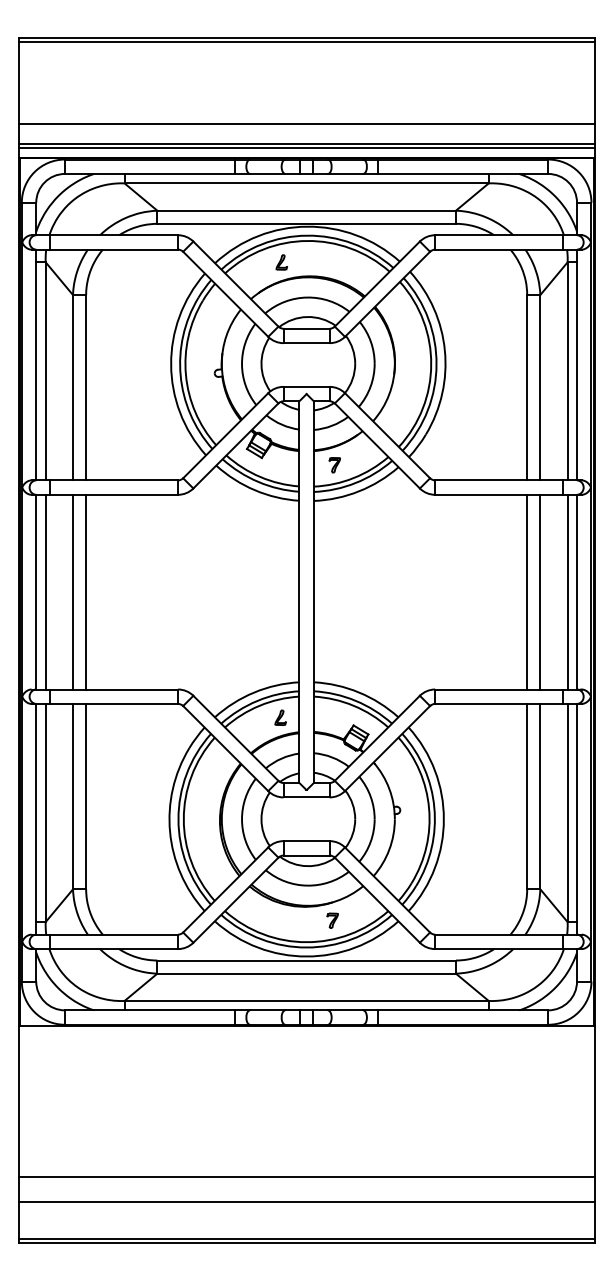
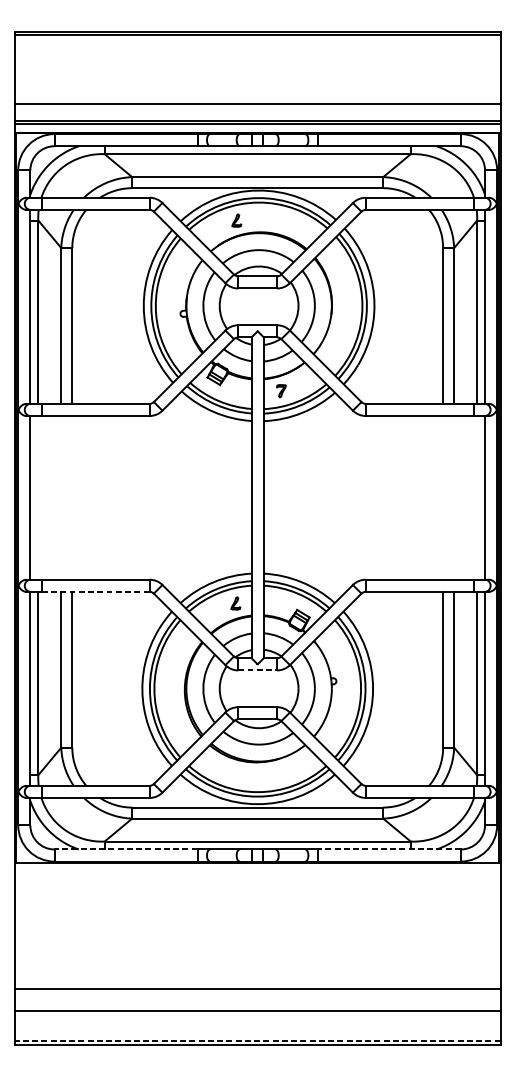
line: (45, 591) -> (38, 497), removed
line: (73, 591) -> (61, 497), removed
line: (86, 591) -> (72, 497), removed
line: (527, 591) -> (443, 497), removed
line: (540, 591) -> (454, 497), removed
line: (567, 591) -> (477, 497), removed
line: (114, 703) -> (96, 591), solid -> dashed
line: (307, 797) -> (258, 670), solid -> dashed
part: (332, 920) -> (279, 773), removed
line: (149, 1010) -> (125, 849), solid -> dashed
line: (462, 1010) -> (388, 849), solid -> dashed
line: (306, 1238) -> (257, 1041), solid -> dashed

